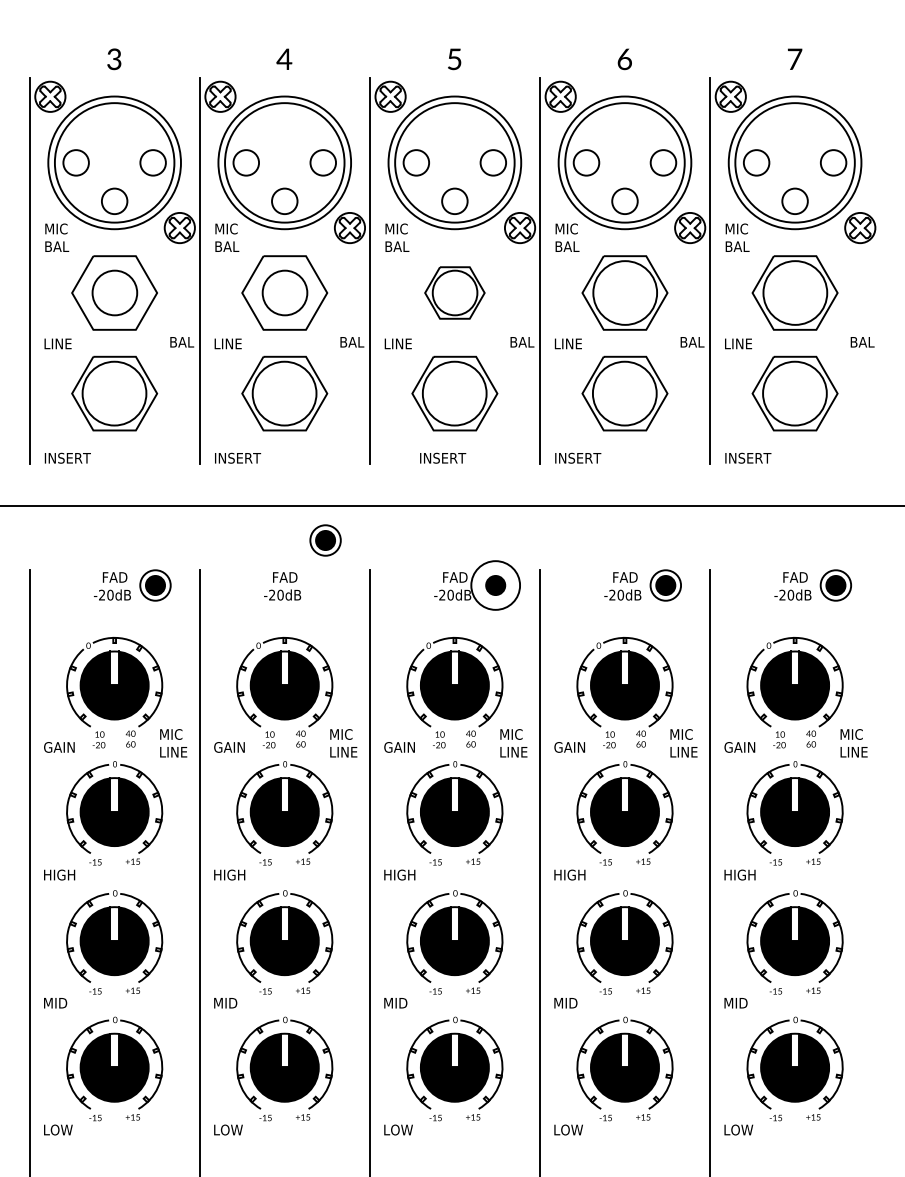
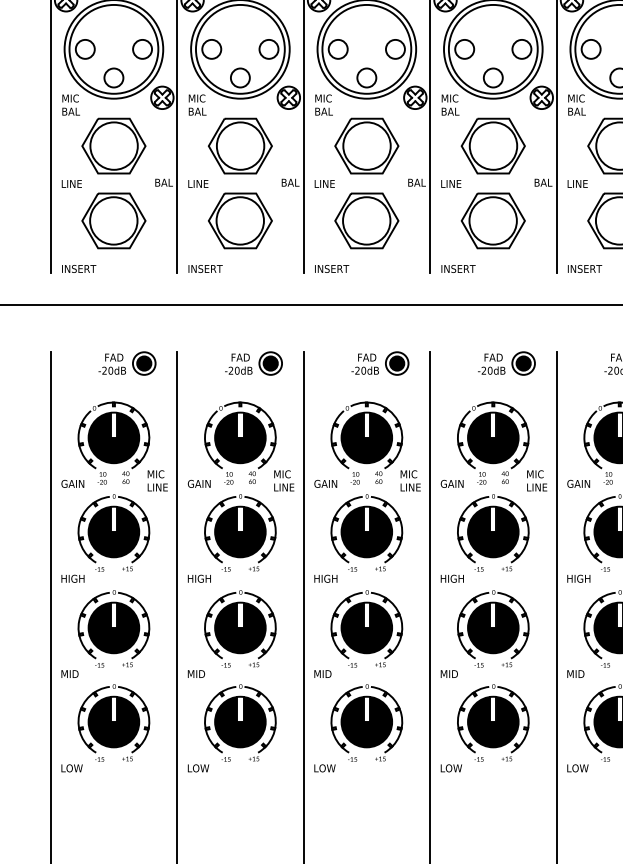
circle: (114, 292) -> (113, 145), size x1.43
circle: (284, 292) -> (240, 145), size x1.43
part: (454, 292) -> (366, 145), size x1.43
text: (443, 457) -> (332, 268), moved
part: (325, 540) -> (270, 363), moved
circle: (495, 585) -> (397, 363), size x0.62

